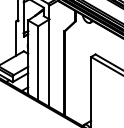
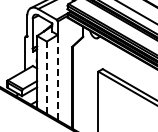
line: (37, 63) -> (46, 77), solid -> dashed
line: (49, 63) -> (57, 77), solid -> dashed

